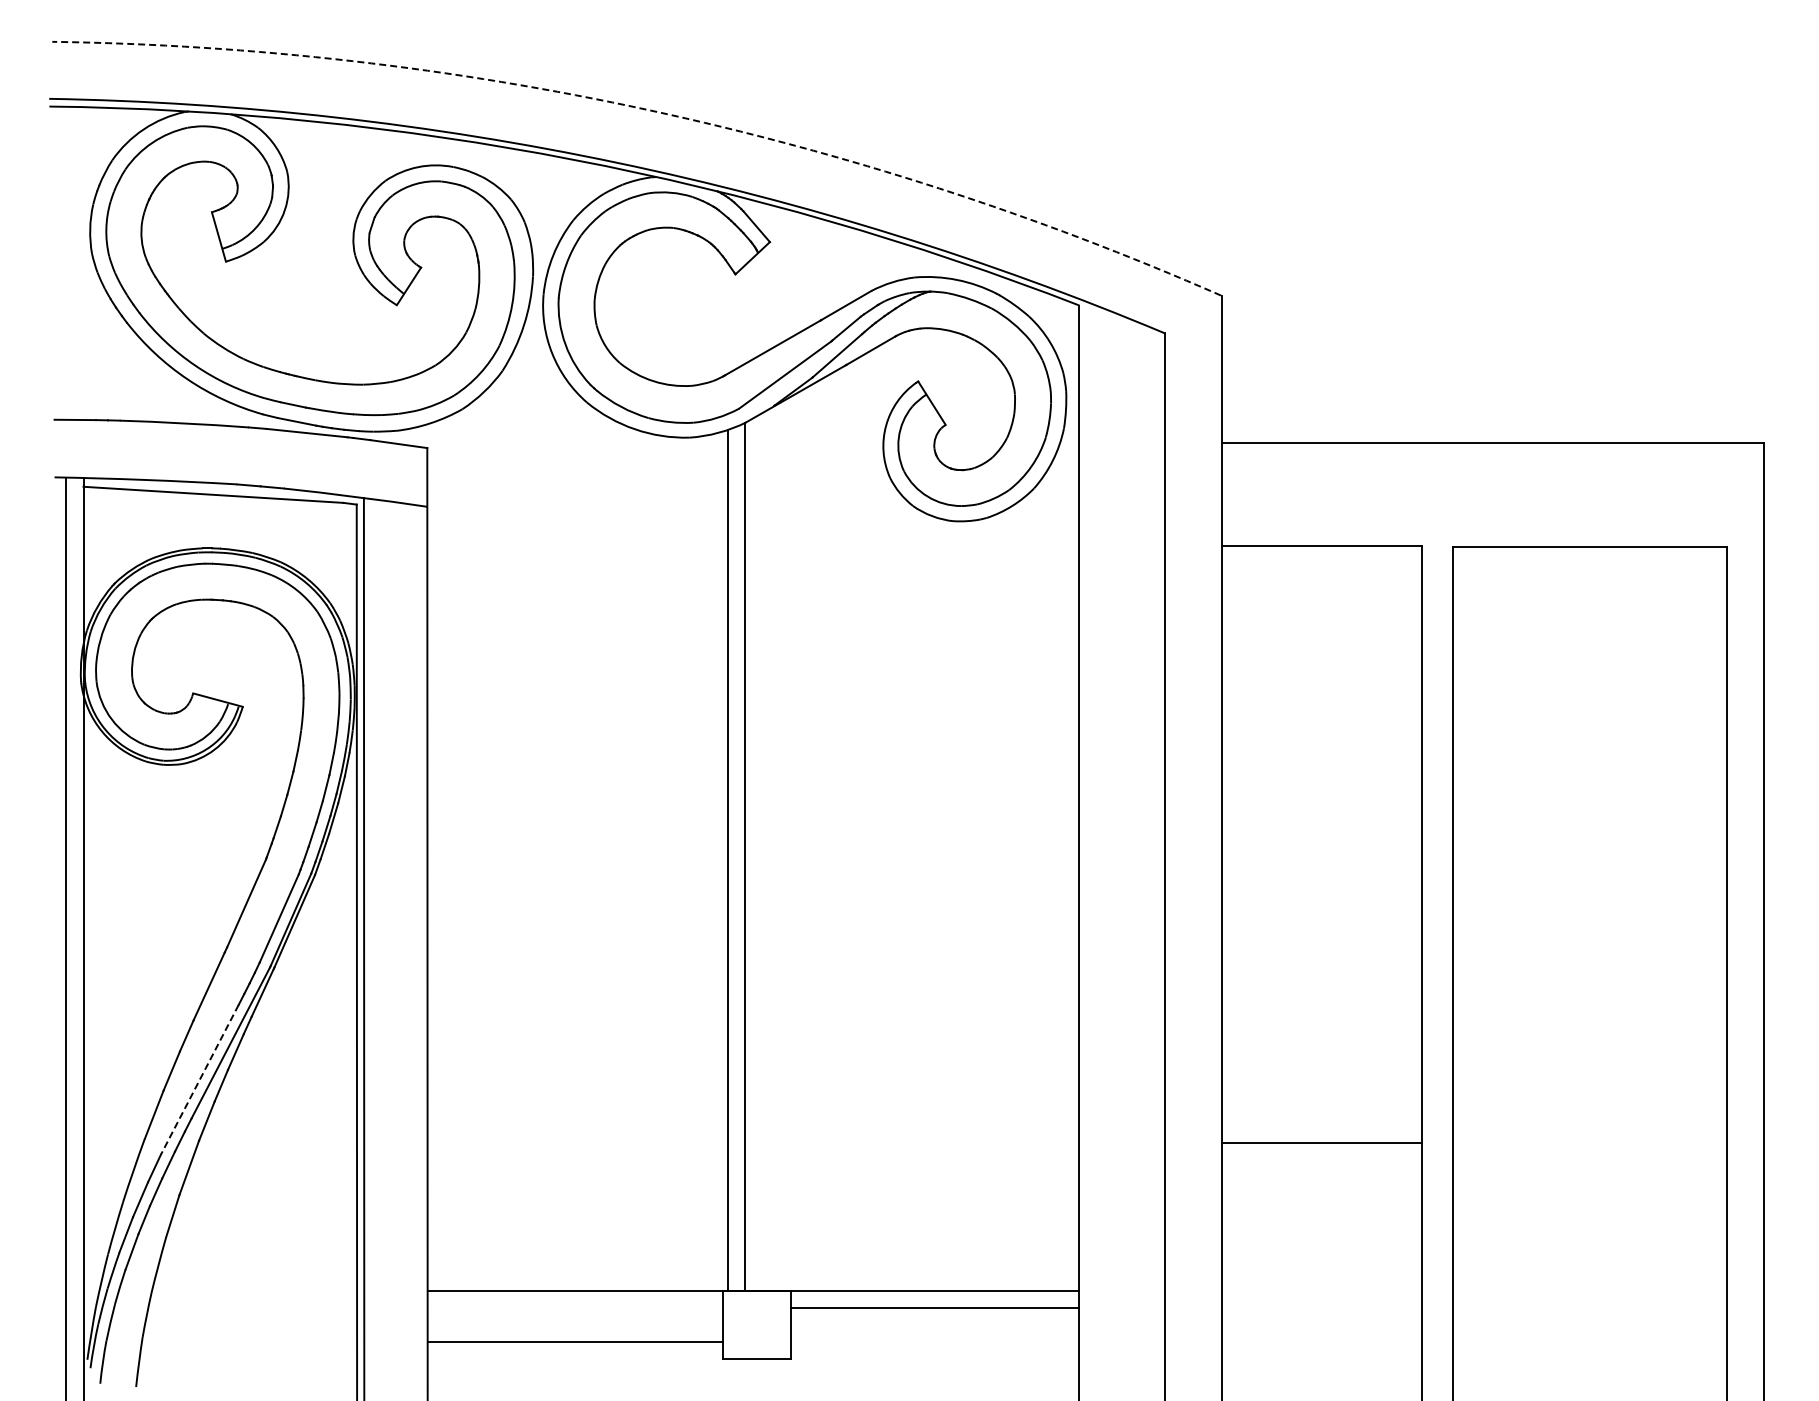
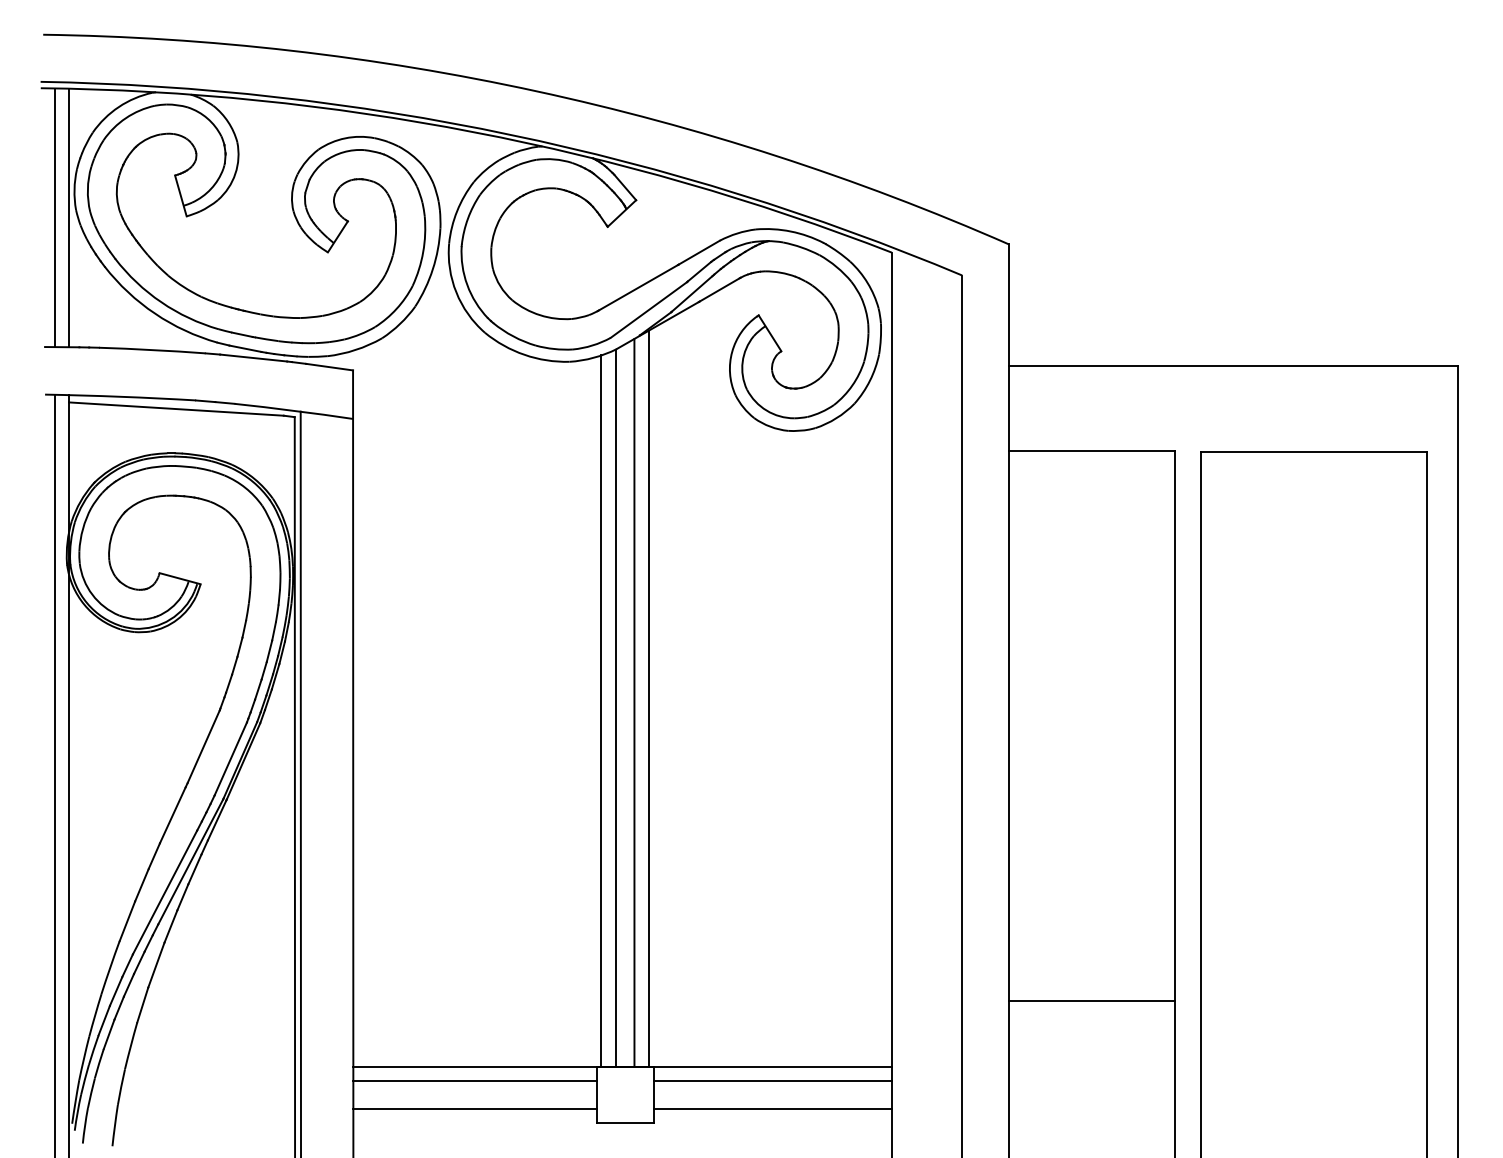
arc: (649, 110) -> (536, 91), dashed -> solid
line: (66, 263) -> (54, 217), added
line: (83, 263) -> (68, 217), added
line: (784, 845) -> (648, 698), added
line: (767, 850) -> (634, 702), added
line: (199, 1080) -> (164, 892), dashed -> solid
line: (1321, 1142) -> (1091, 1001), moved
line: (574, 1307) -> (474, 1080), added
line: (935, 1342) -> (772, 1109), added

